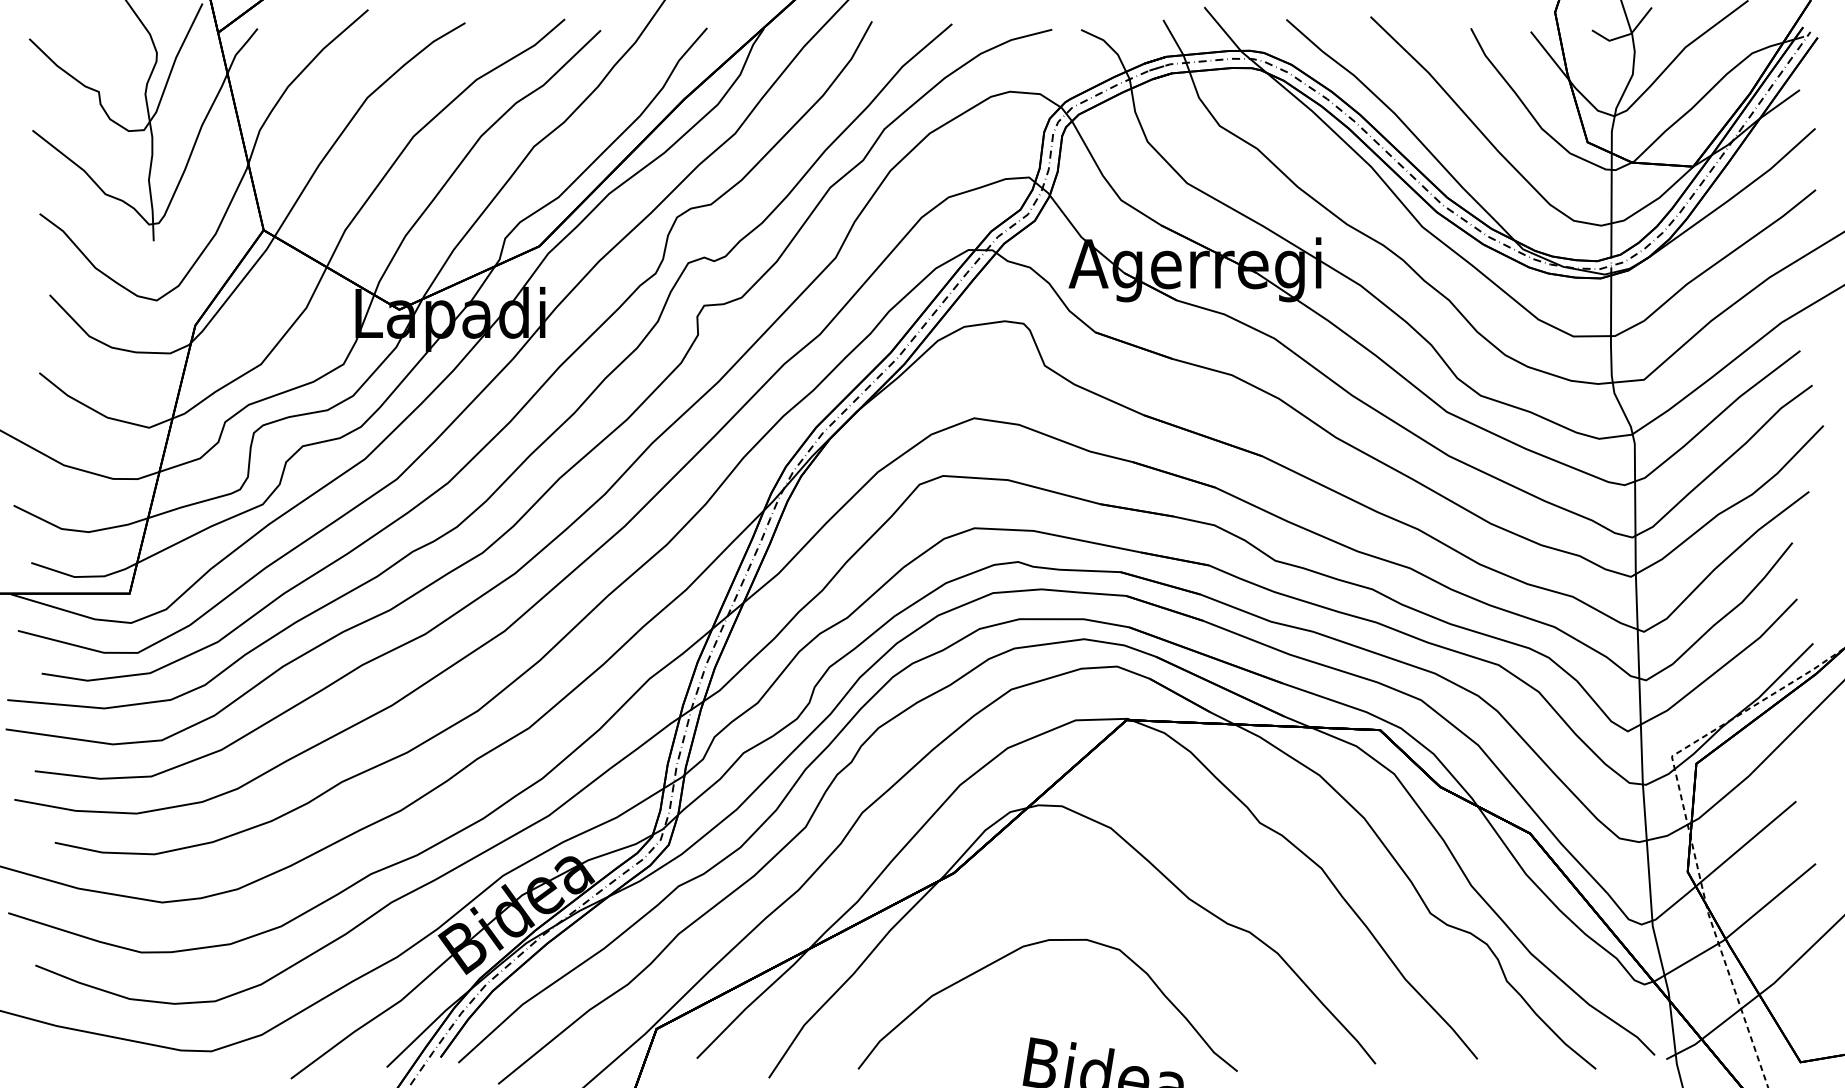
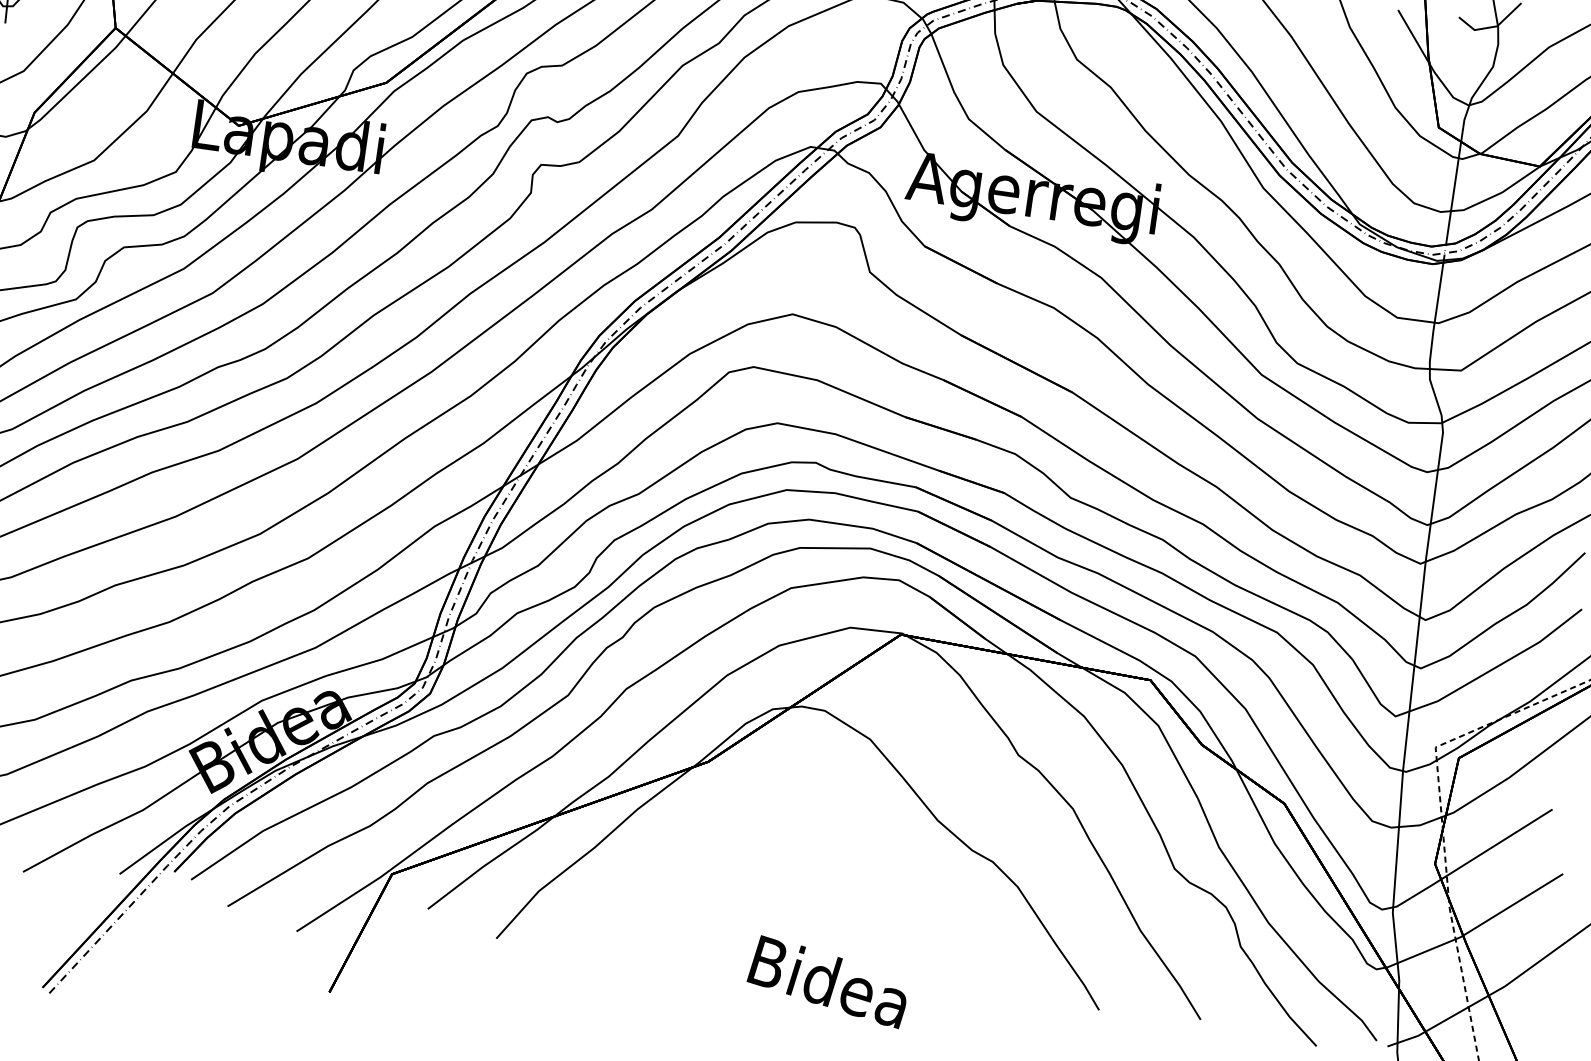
curve: (1032, 945) -> (776, 844), removed

